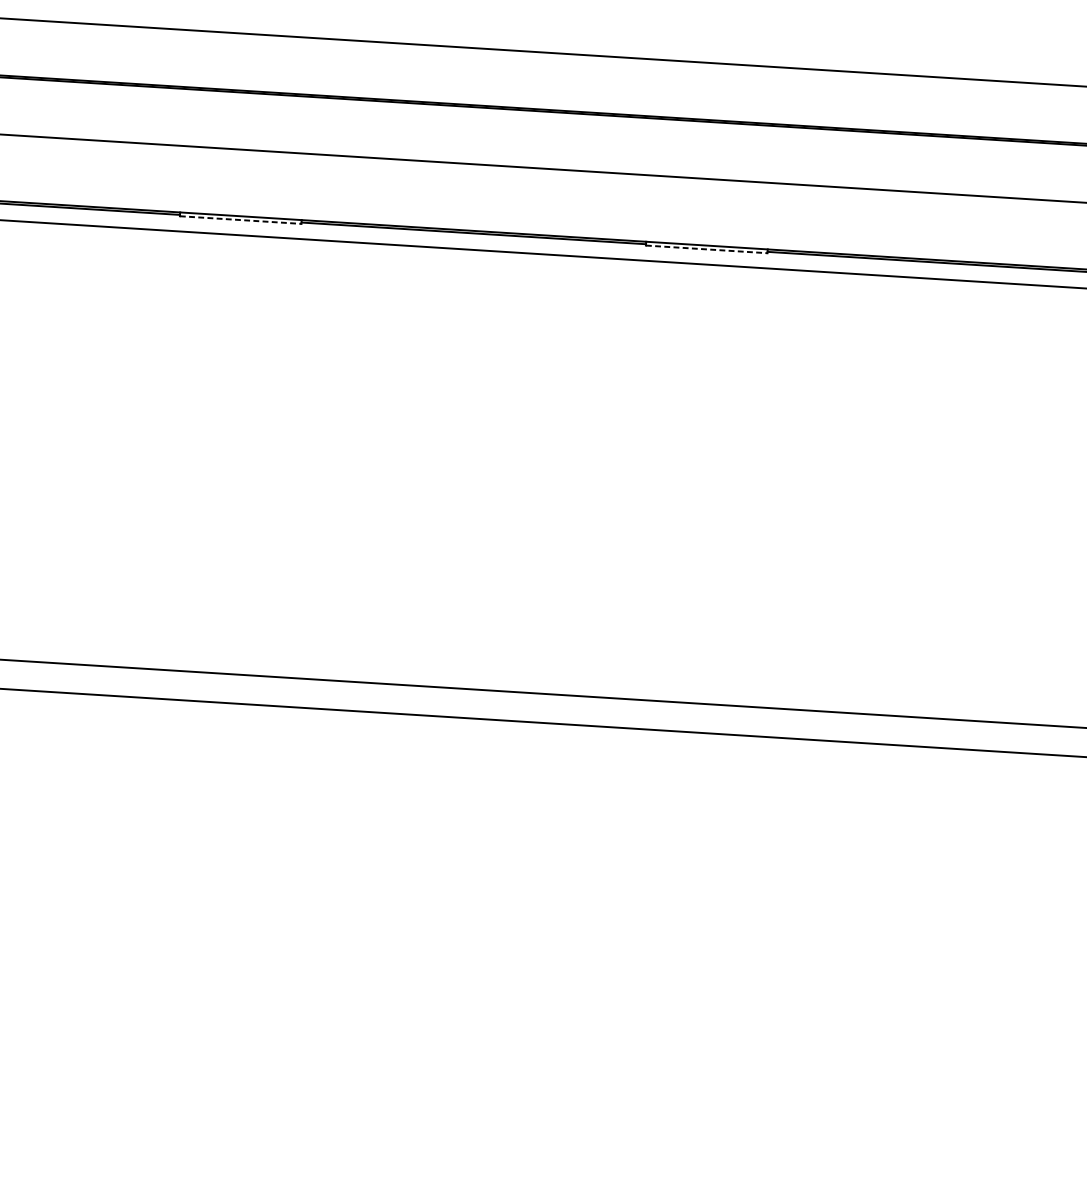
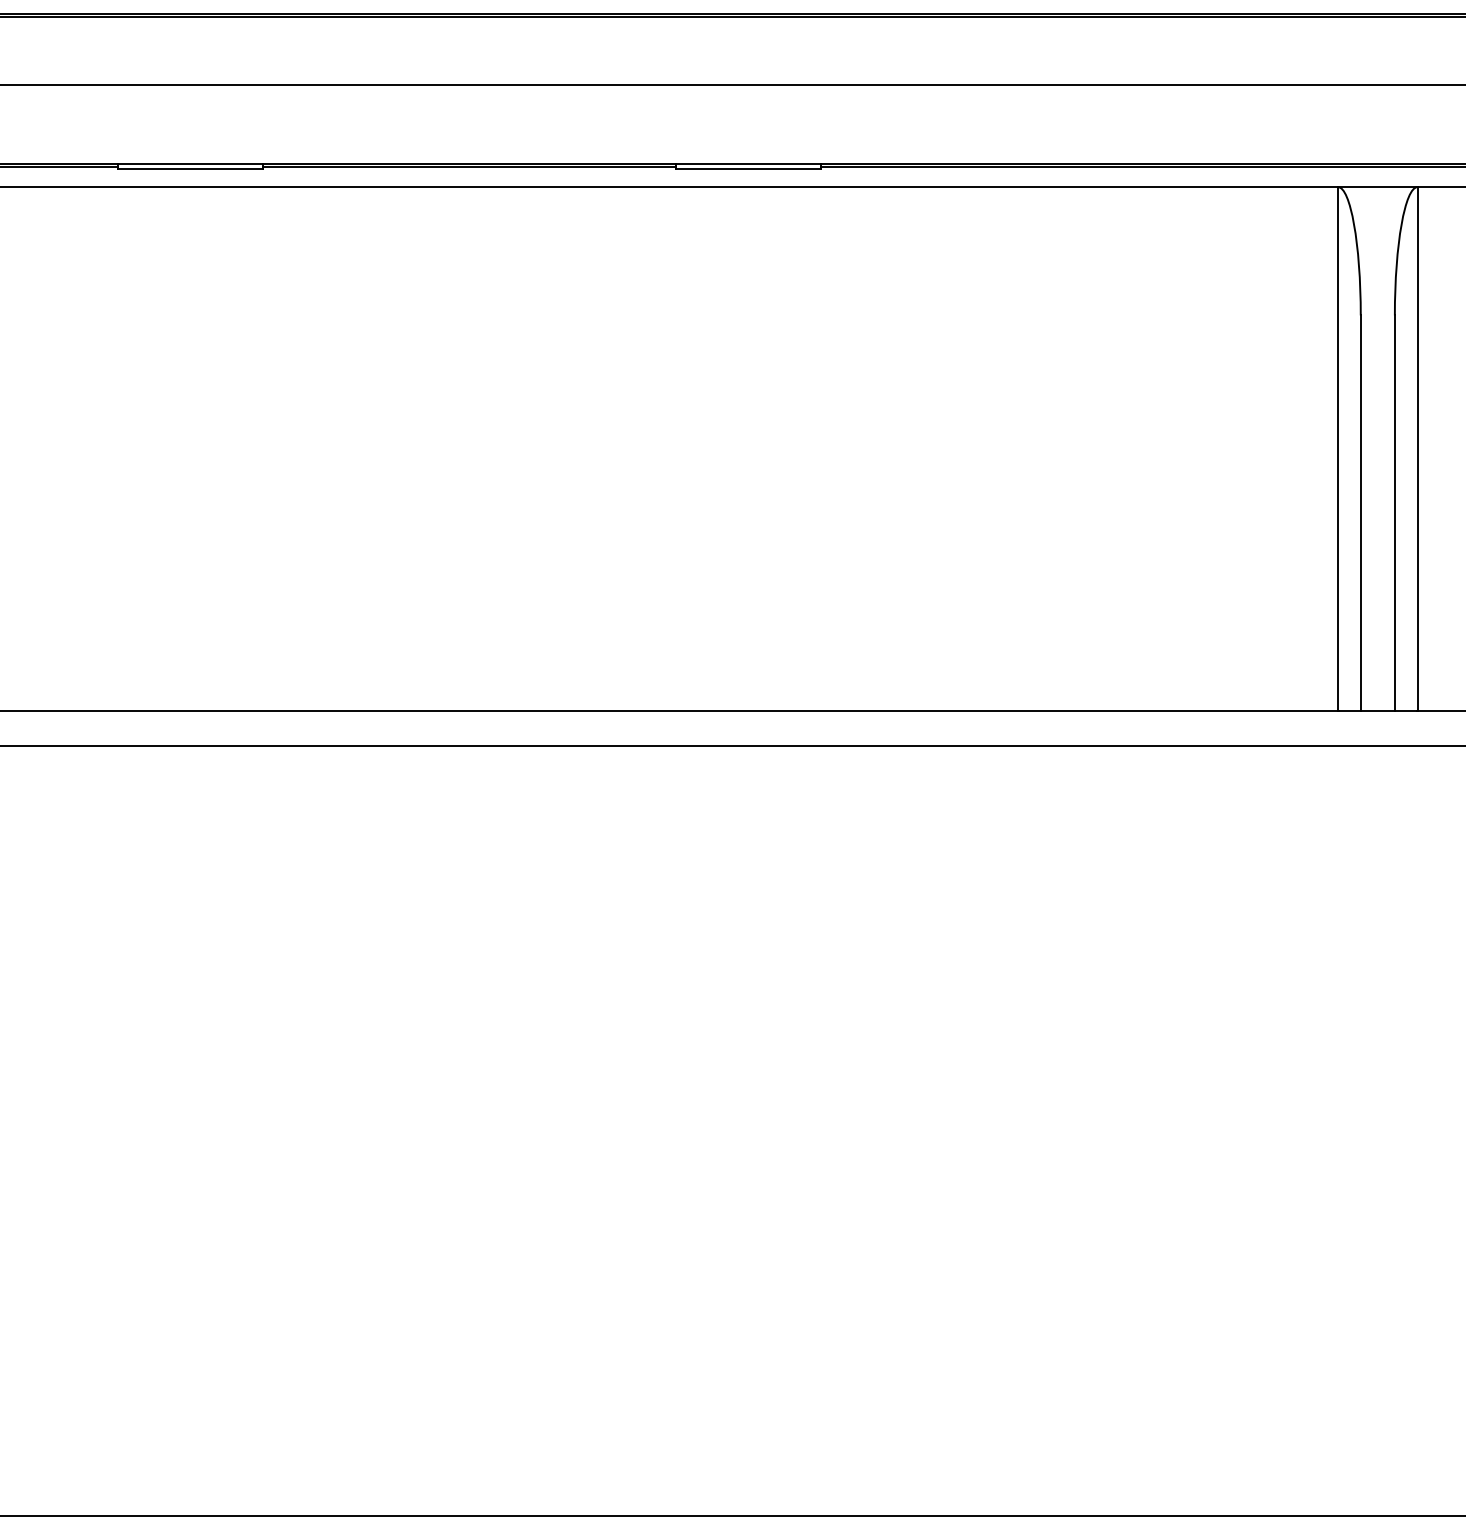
line: (240, 219) -> (190, 168), dashed -> solid
line: (706, 249) -> (748, 168), dashed -> solid

